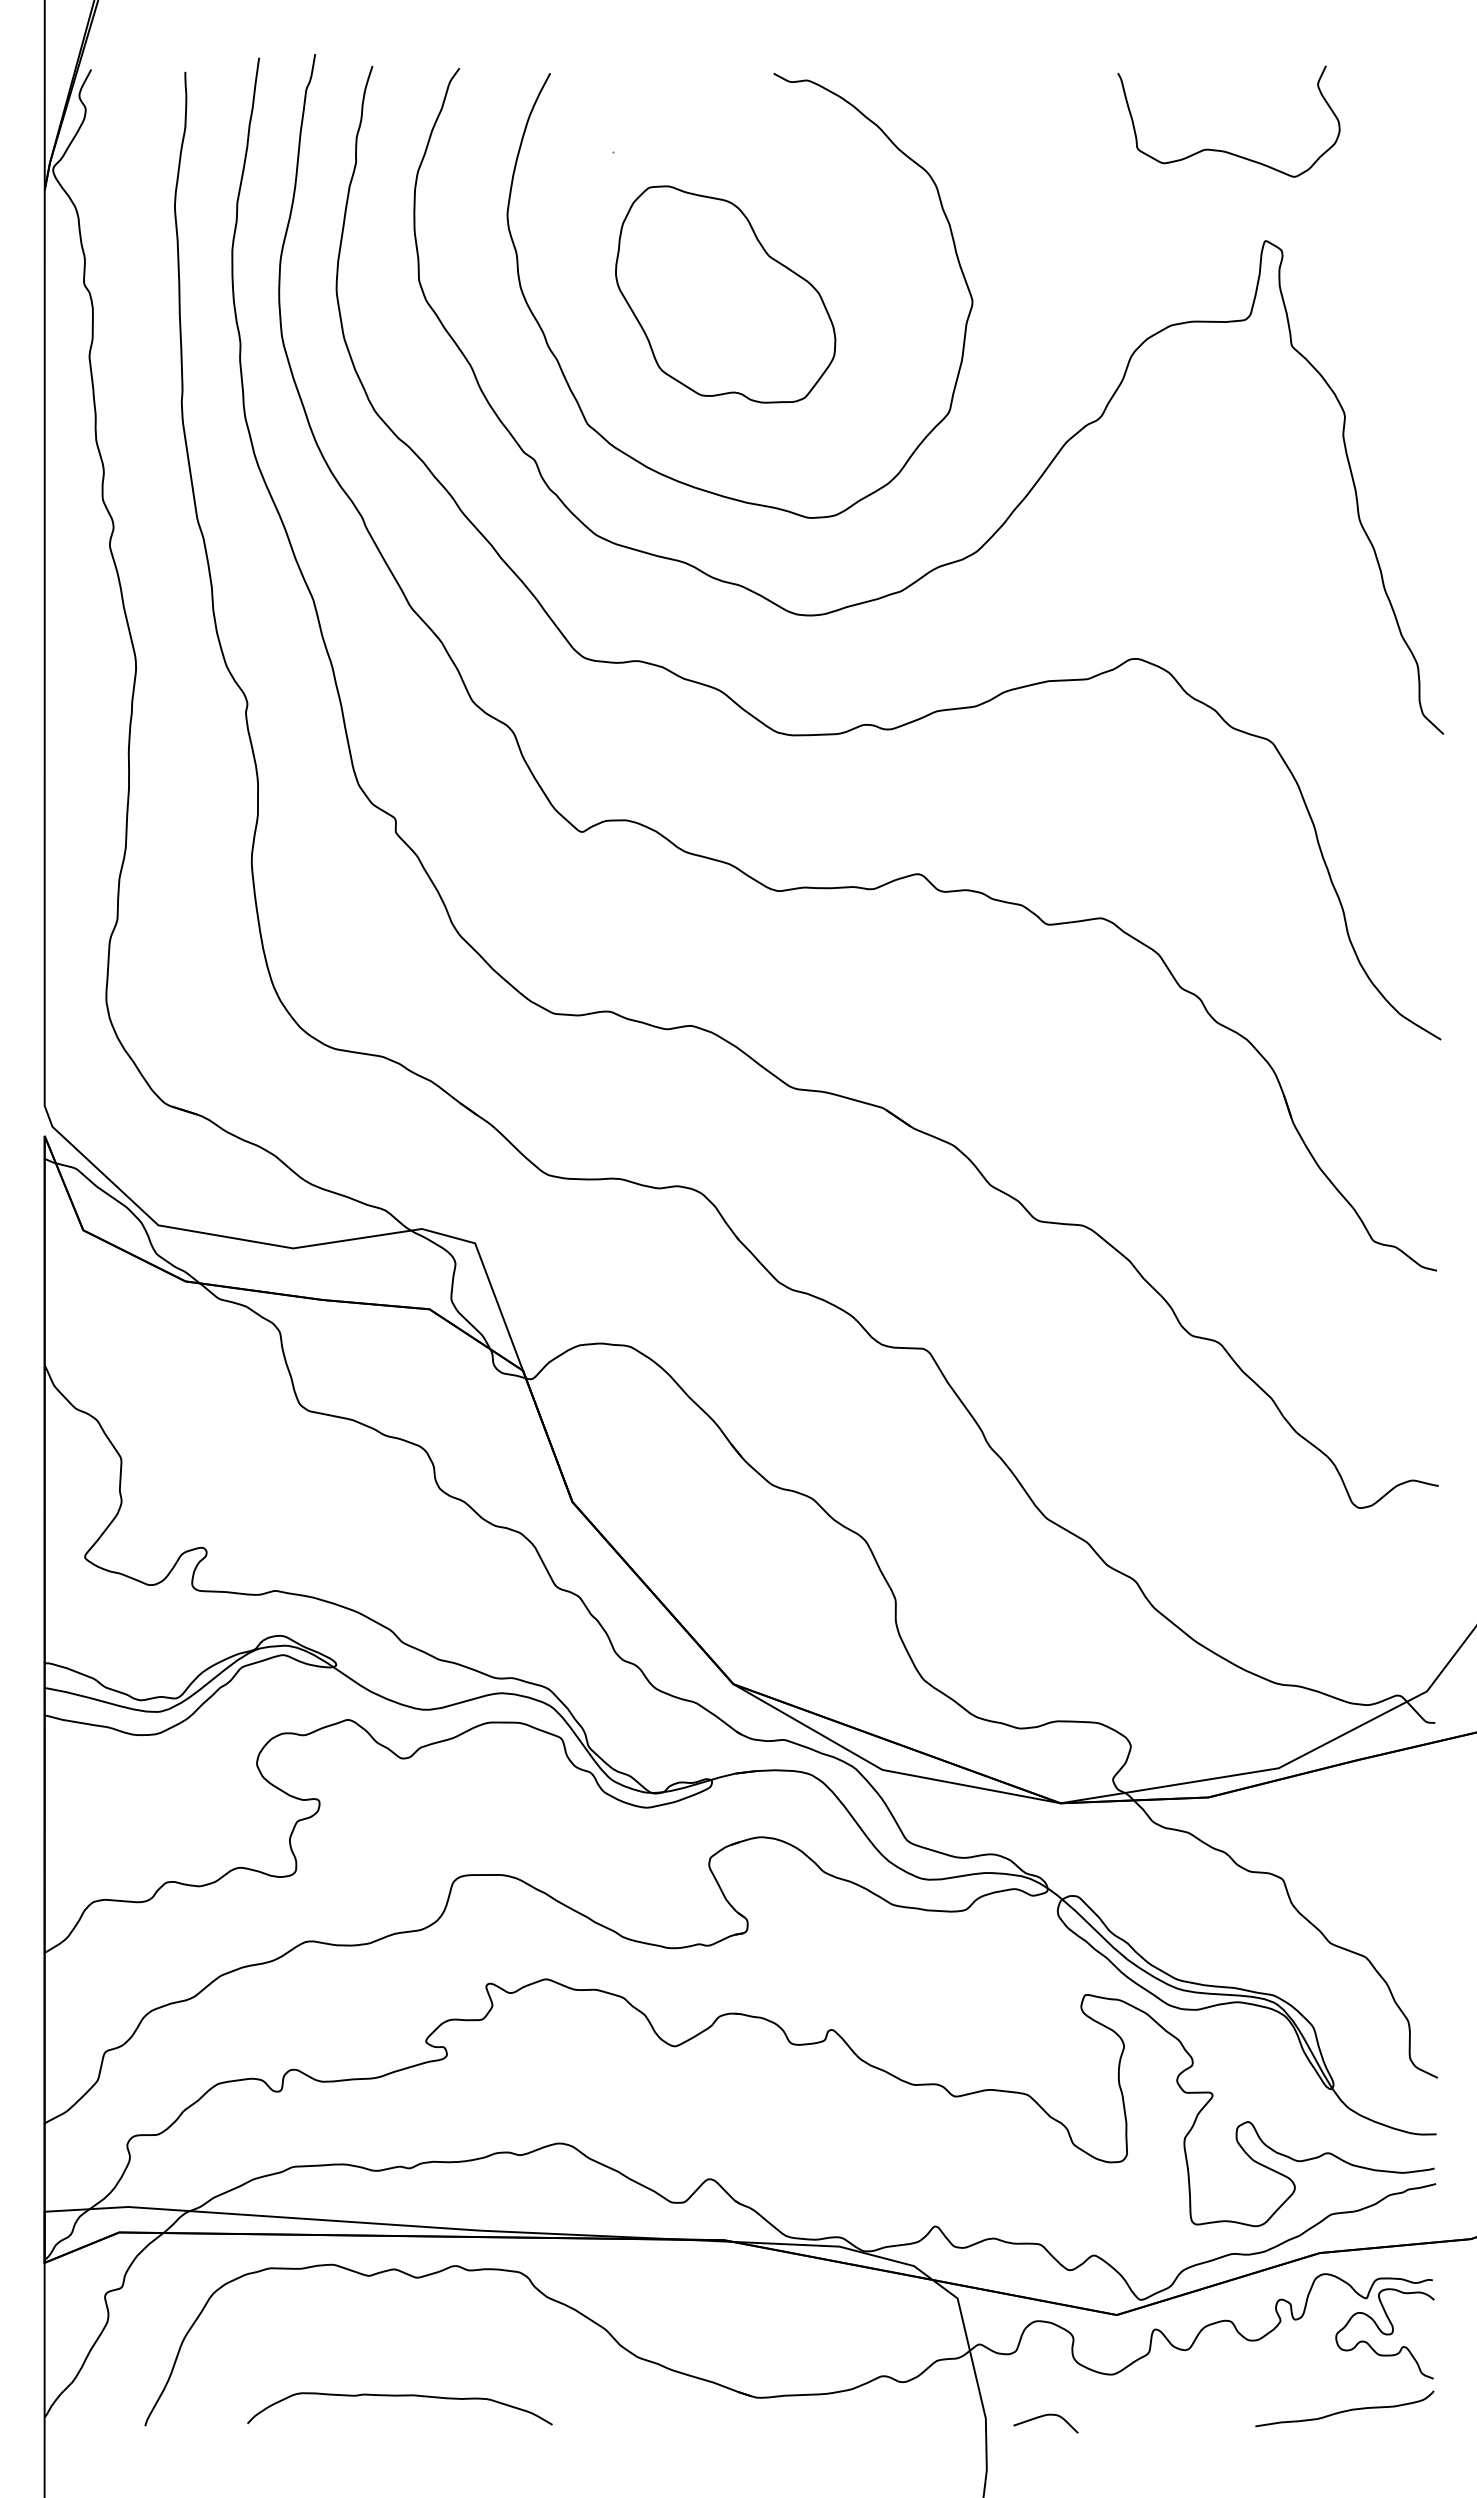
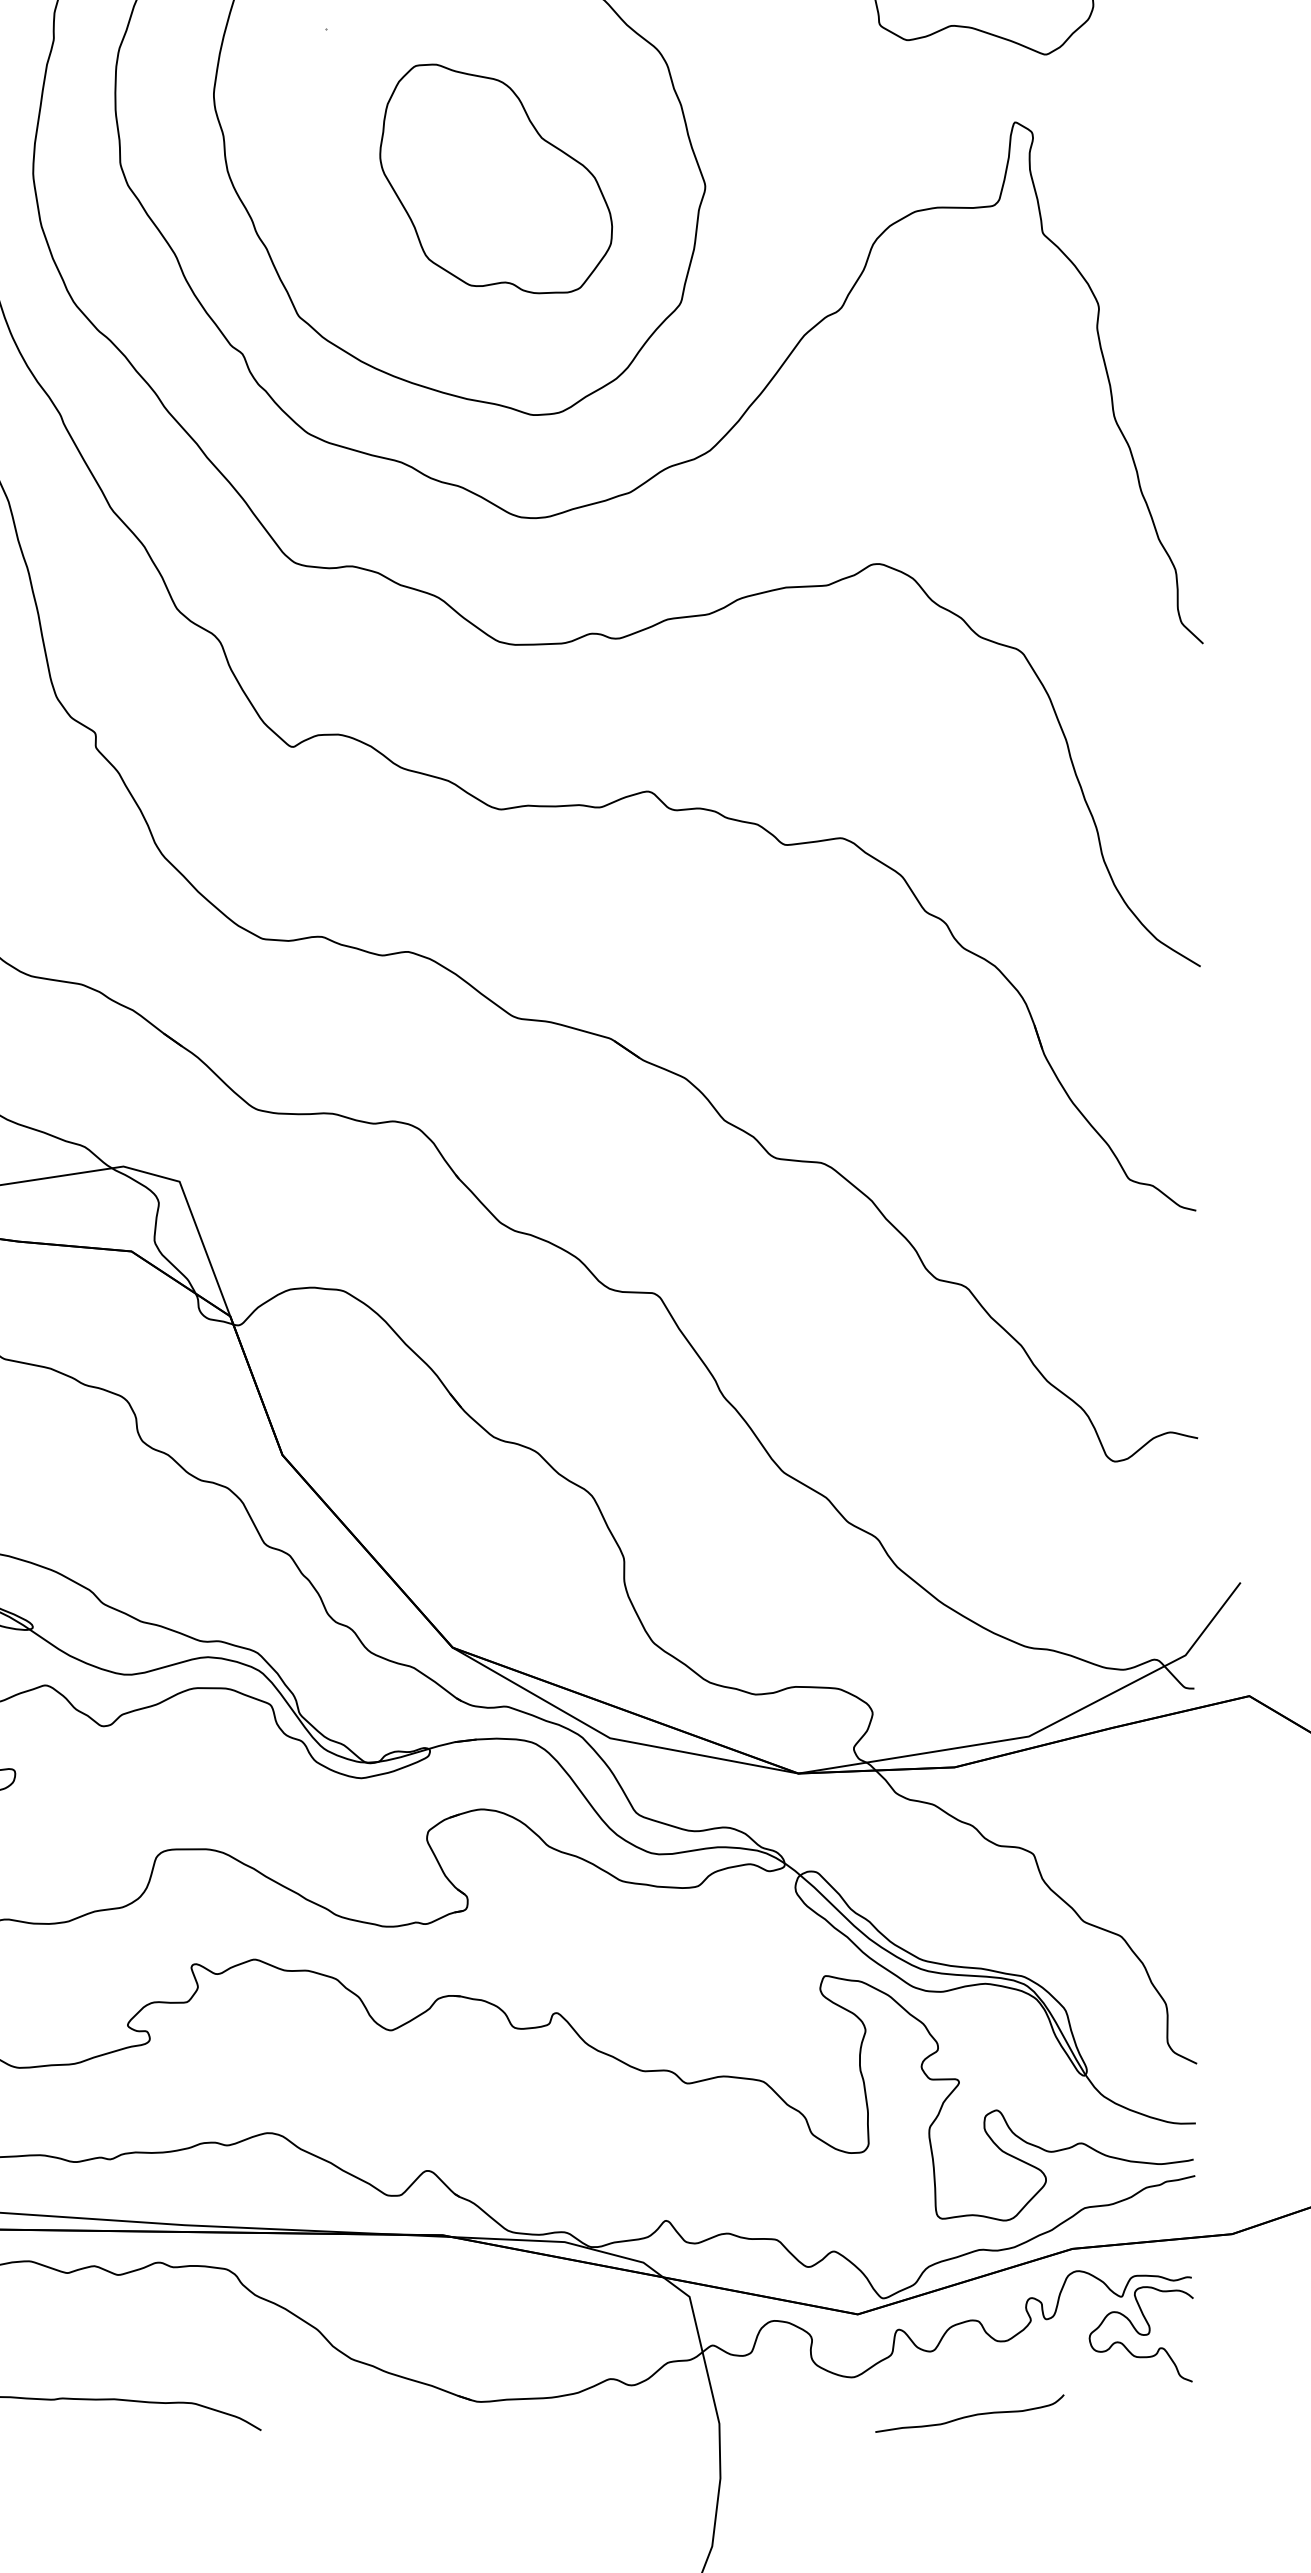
part: (725, 294) -> (496, 178), moved
curve: (1344, 2410) -> (969, 2415), moved
curve: (1045, 2416) -> (782, 2421), removed

